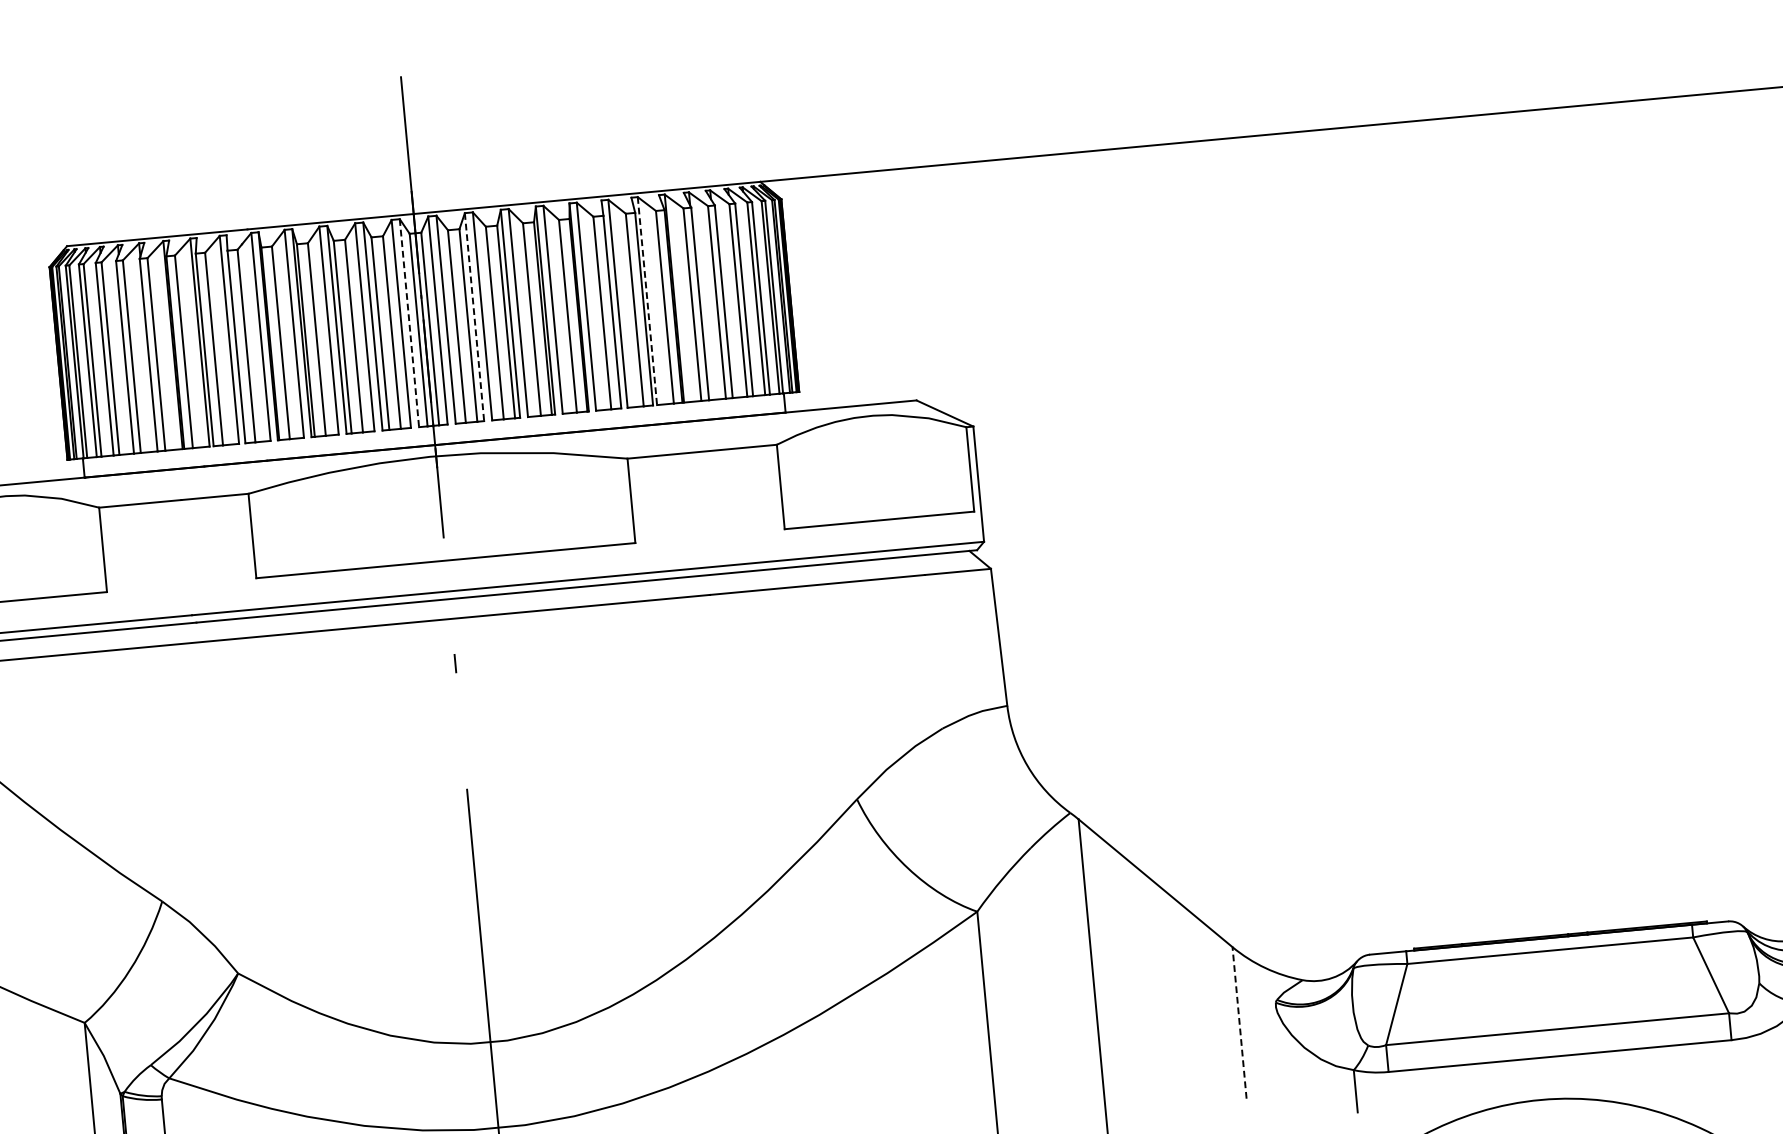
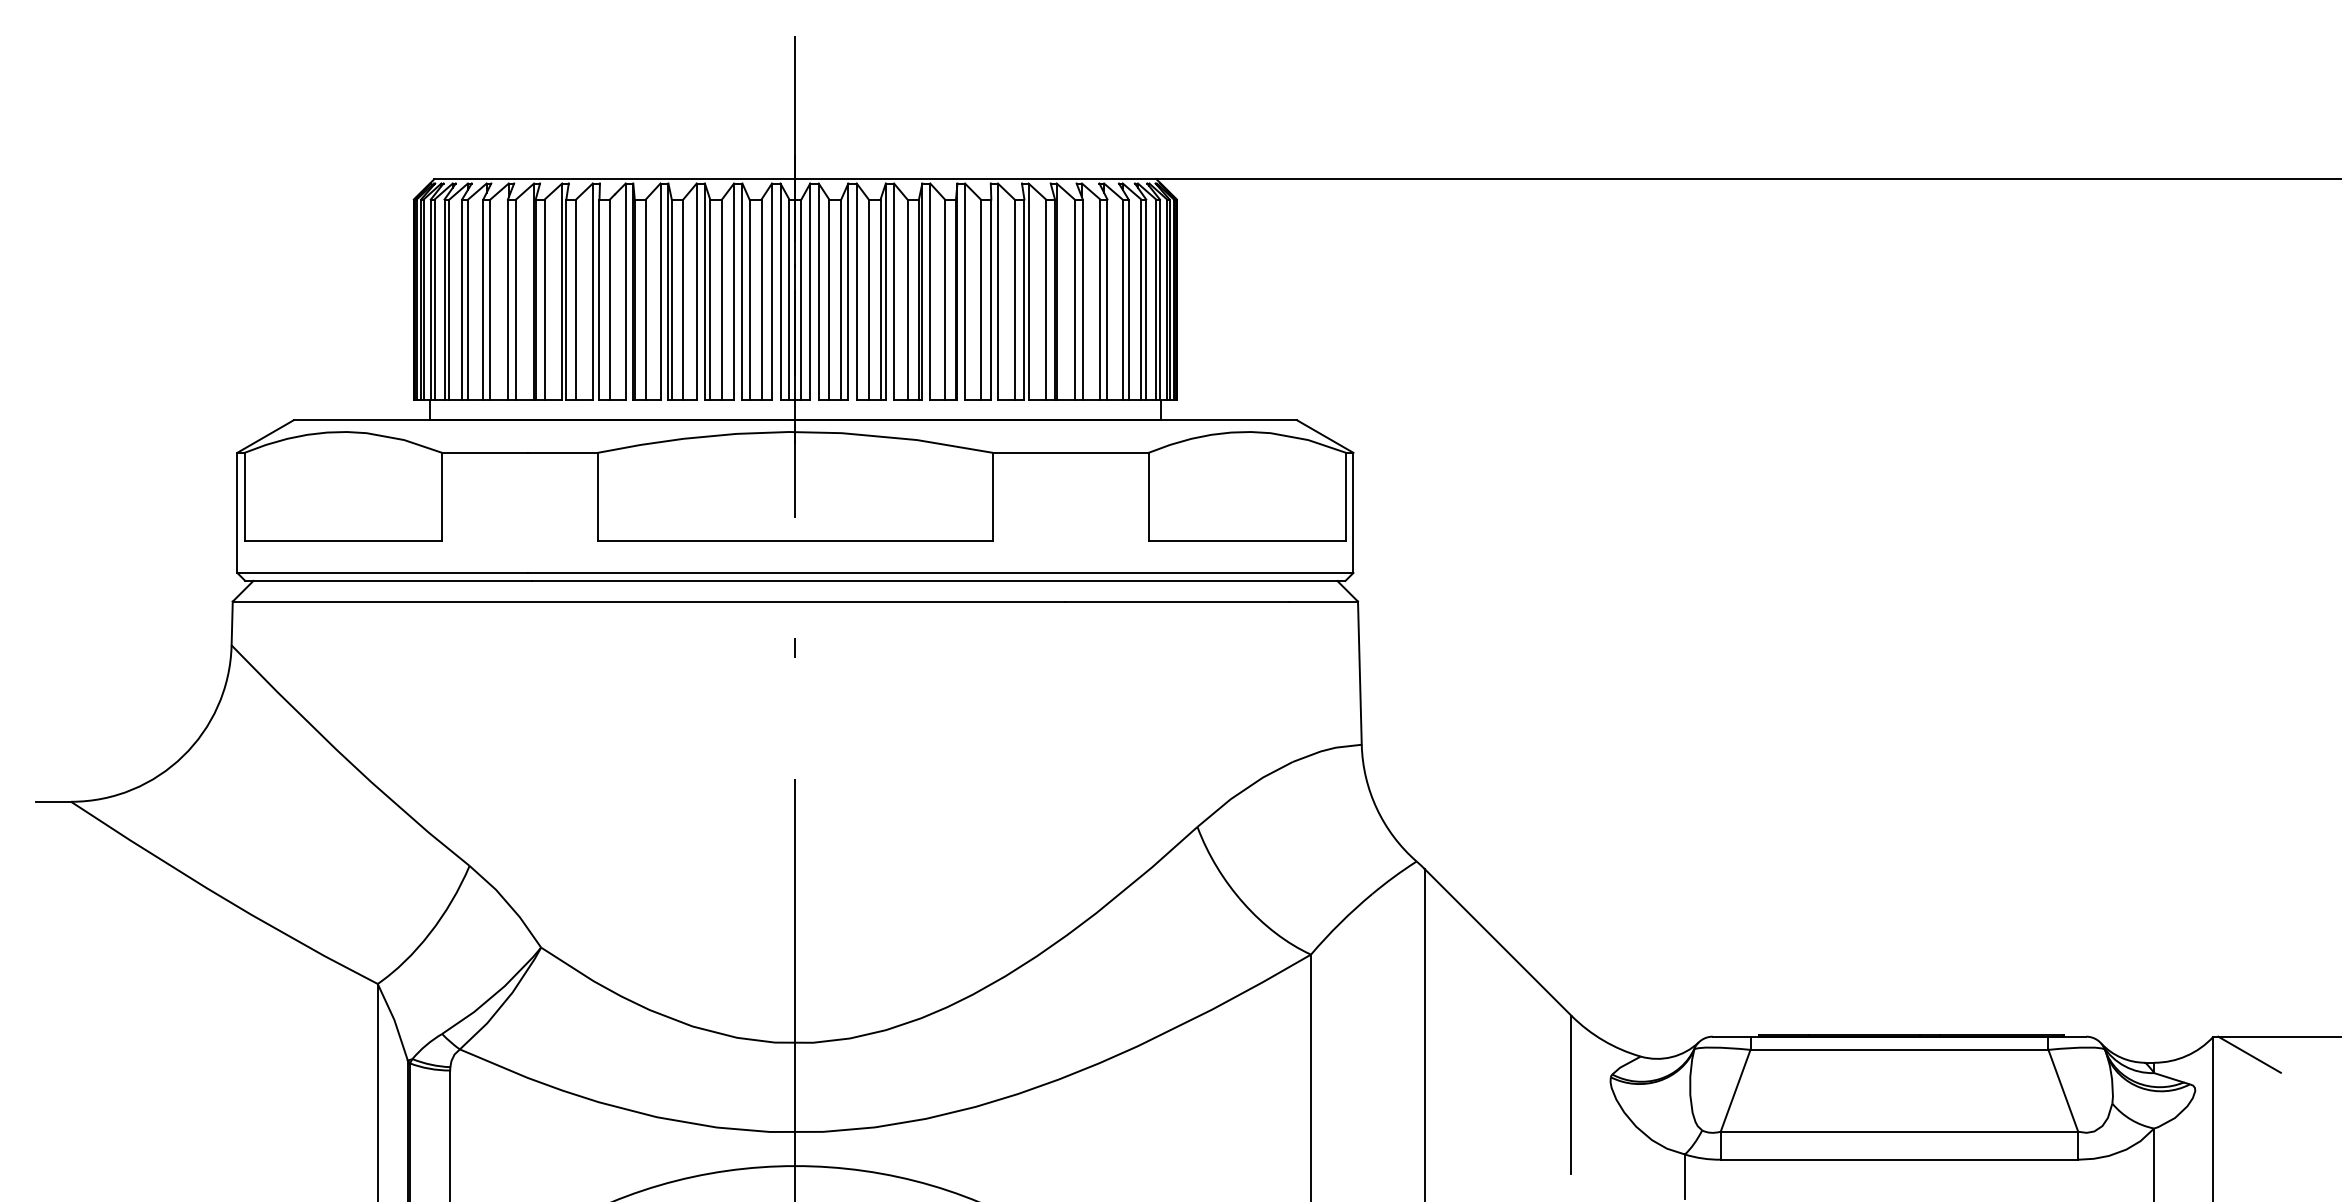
line: (647, 301) -> (1028, 292), dashed -> solid
line: (474, 317) -> (848, 292), dashed -> solid
line: (409, 323) -> (780, 292), dashed -> solid
line: (1239, 1022) -> (1571, 1094), dashed -> solid

